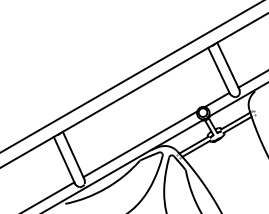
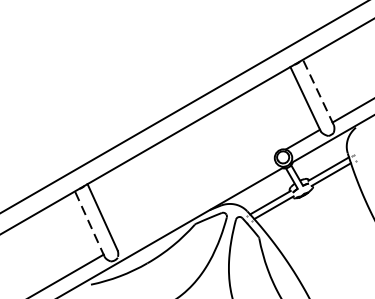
line: (228, 66) -> (318, 92), solid -> dashed
line: (140, 144) -> (195, 201), removed
line: (64, 160) -> (89, 224), solid -> dashed

